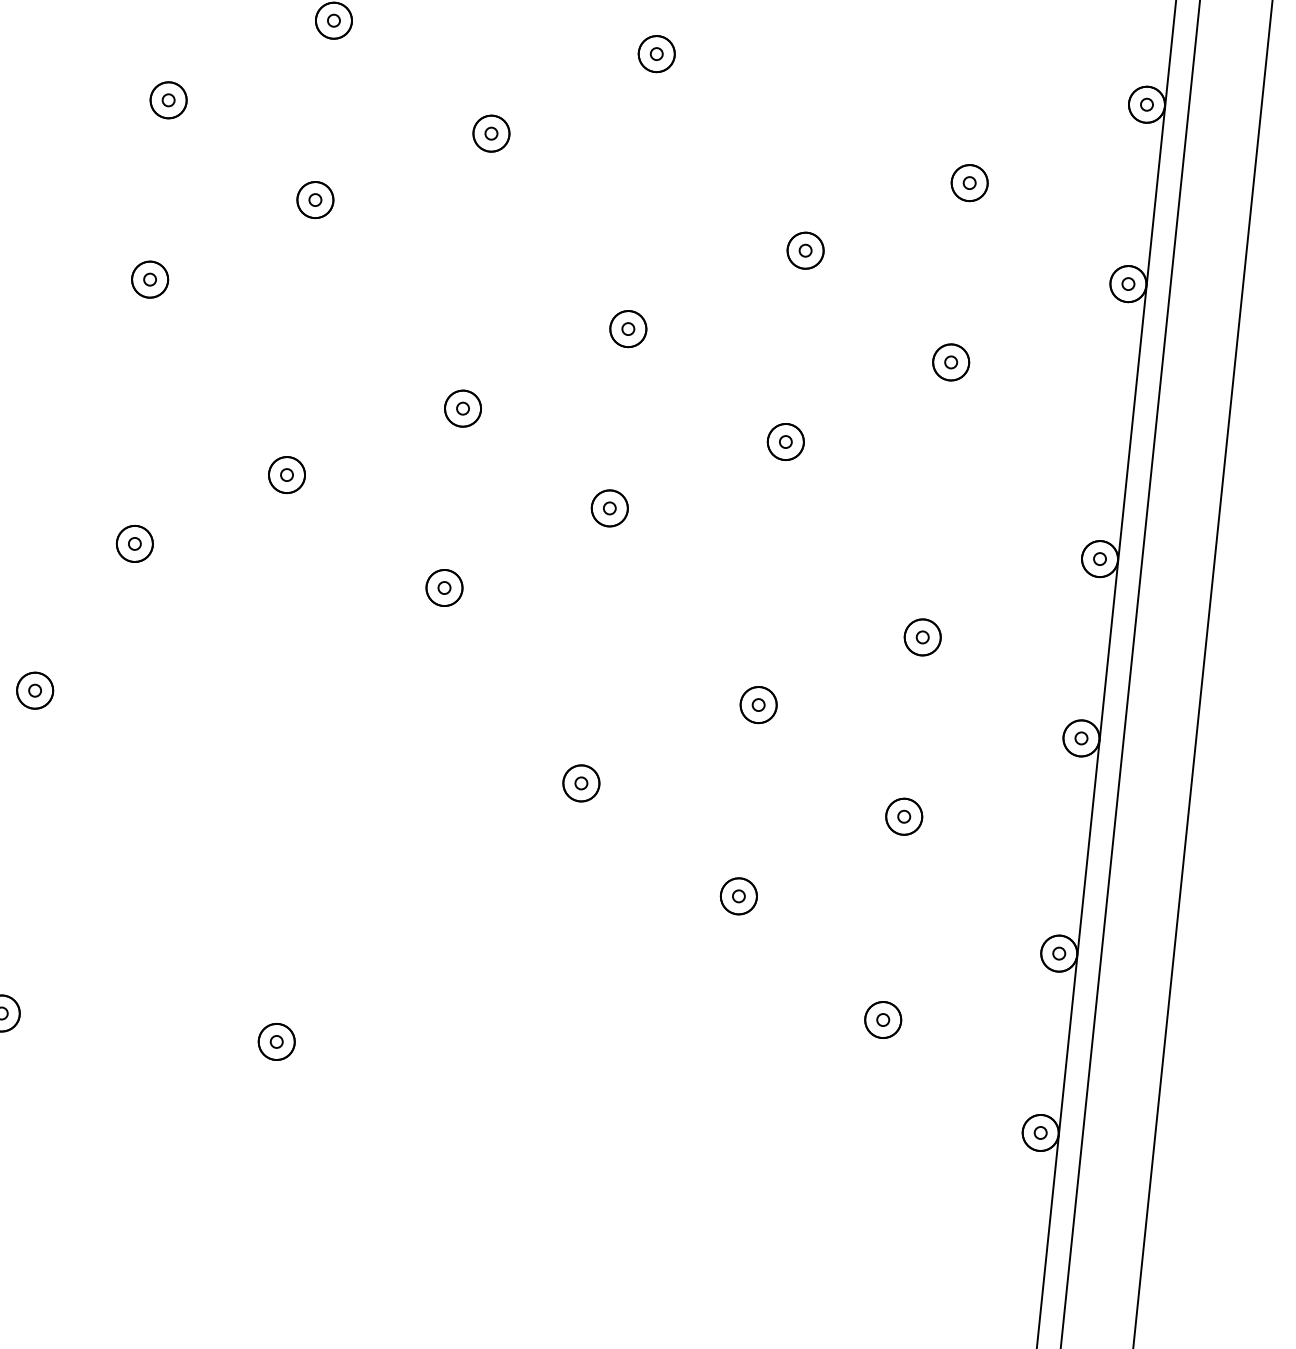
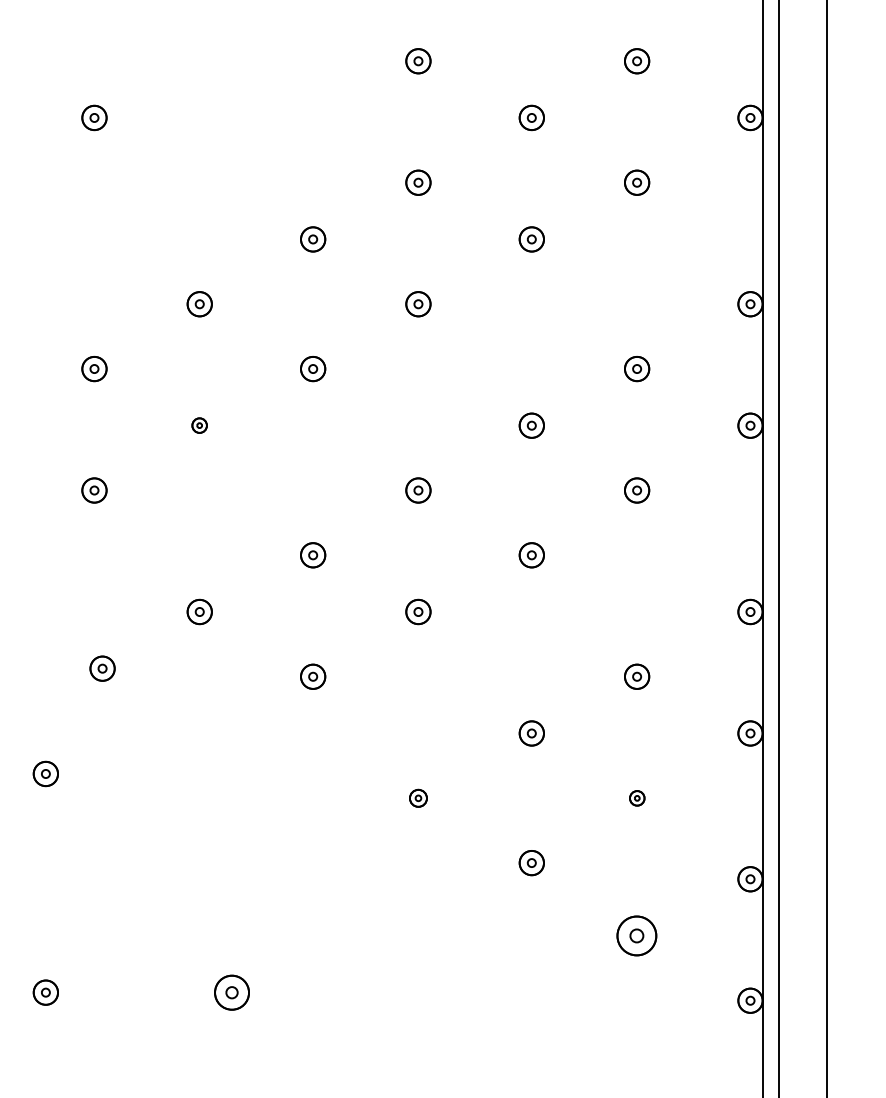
part: (315, 199) -> (199, 425), size x0.6
part: (581, 783) -> (418, 798), size x0.7
part: (904, 817) -> (637, 798), size x0.6
part: (883, 1019) -> (637, 935), size x1.6
part: (277, 1041) -> (232, 992), size x1.4

